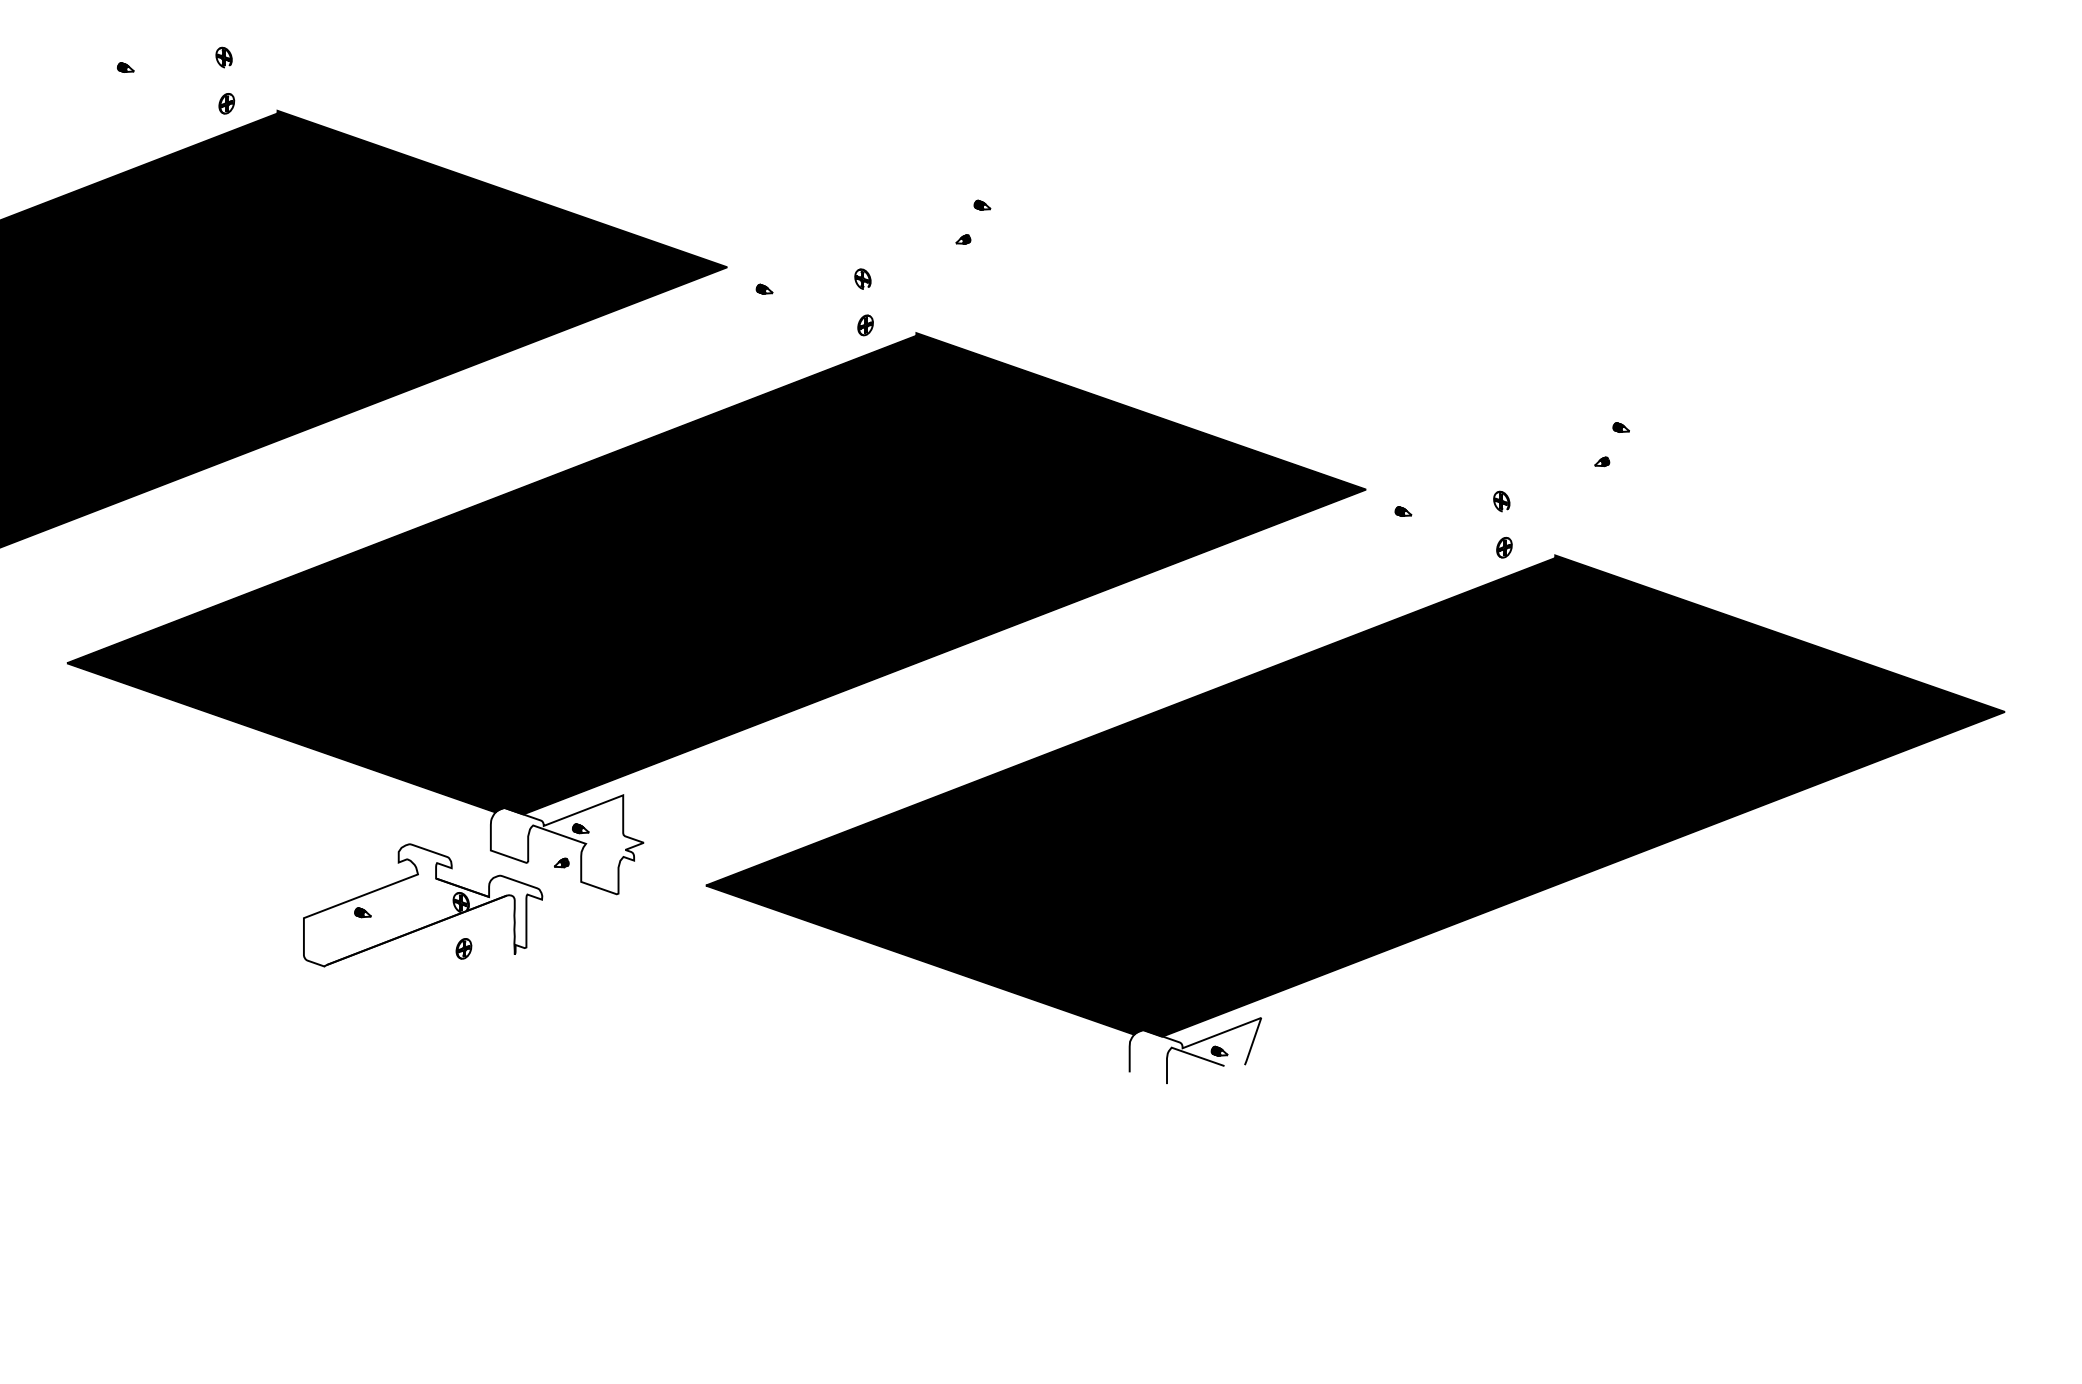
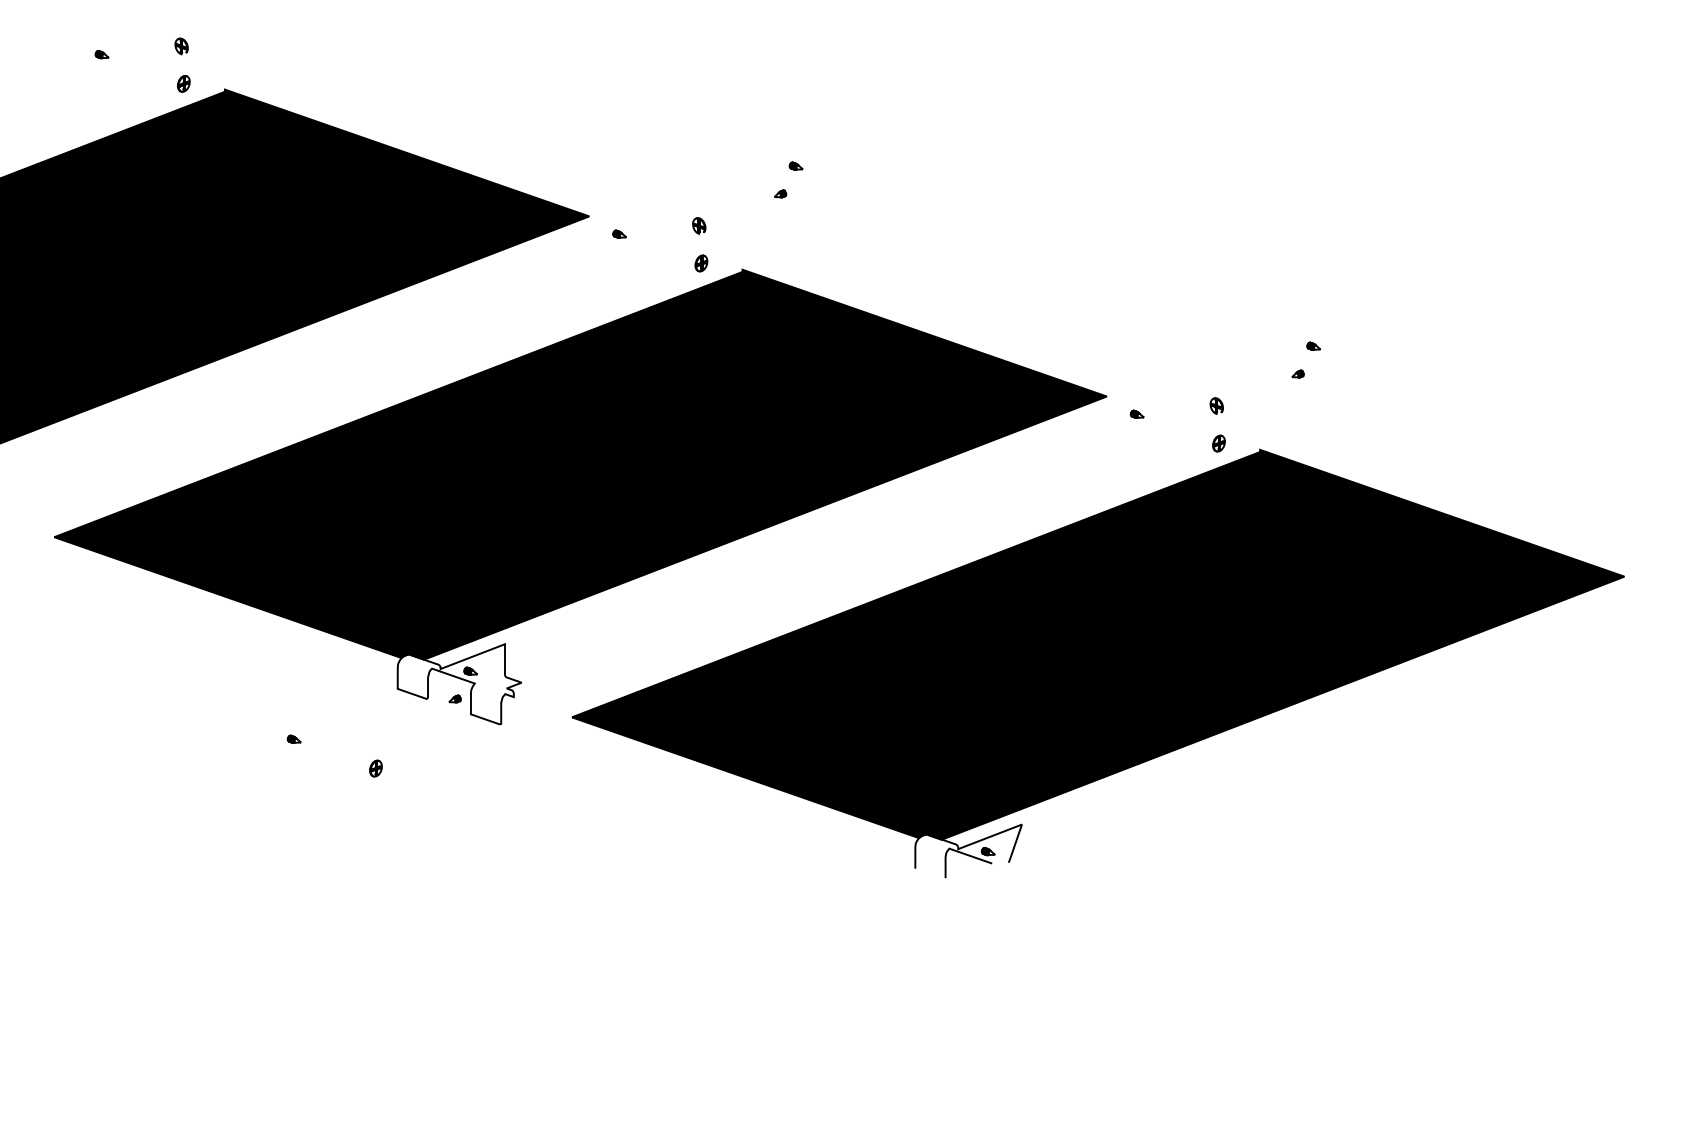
part: (423, 905) -> (343, 733), removed

